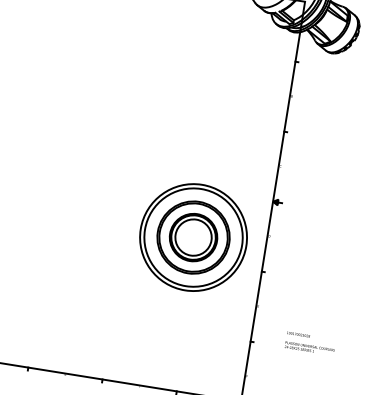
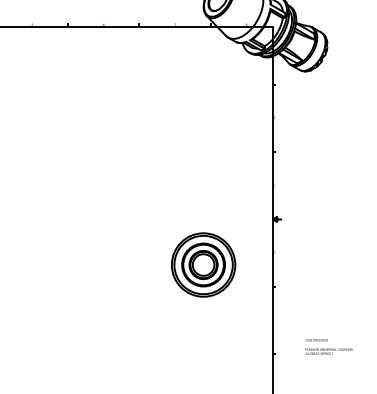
part: (193, 237) -> (203, 264), size x0.62

